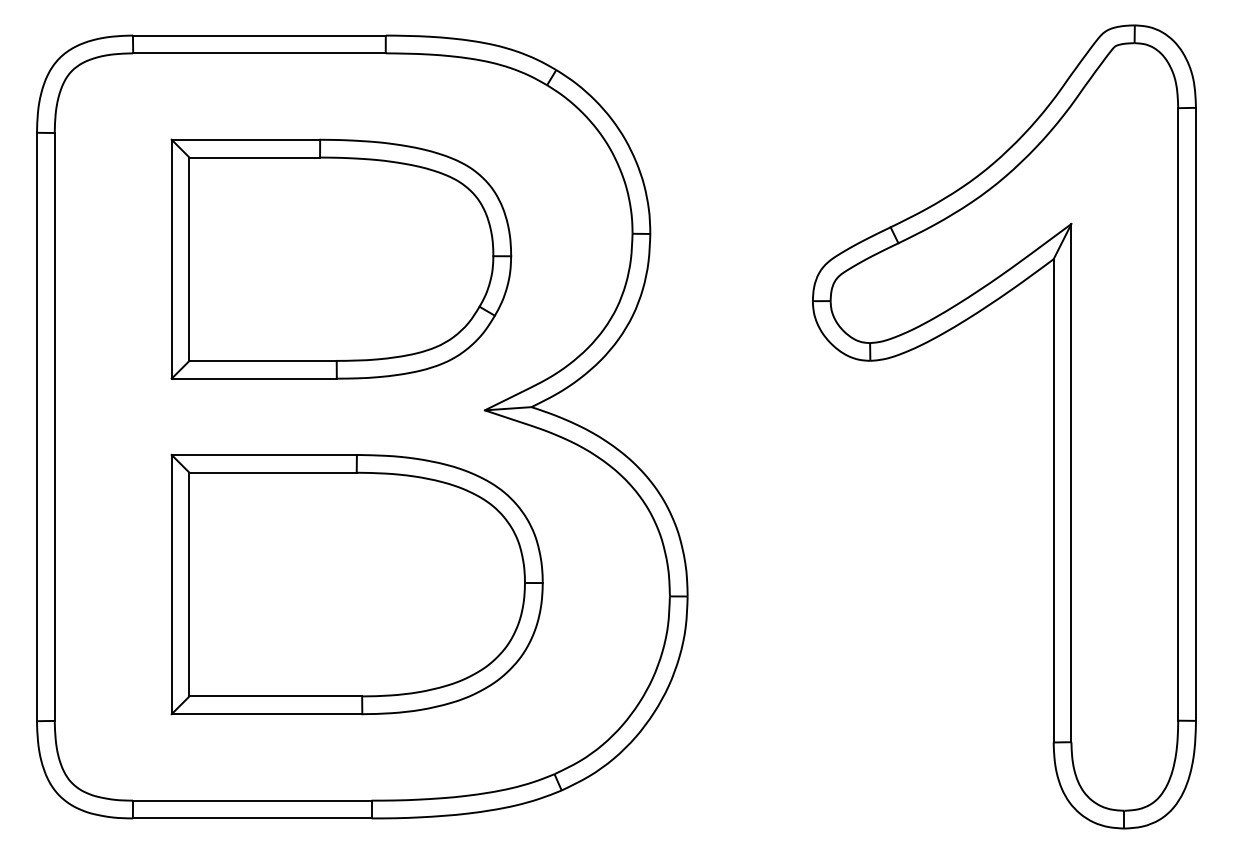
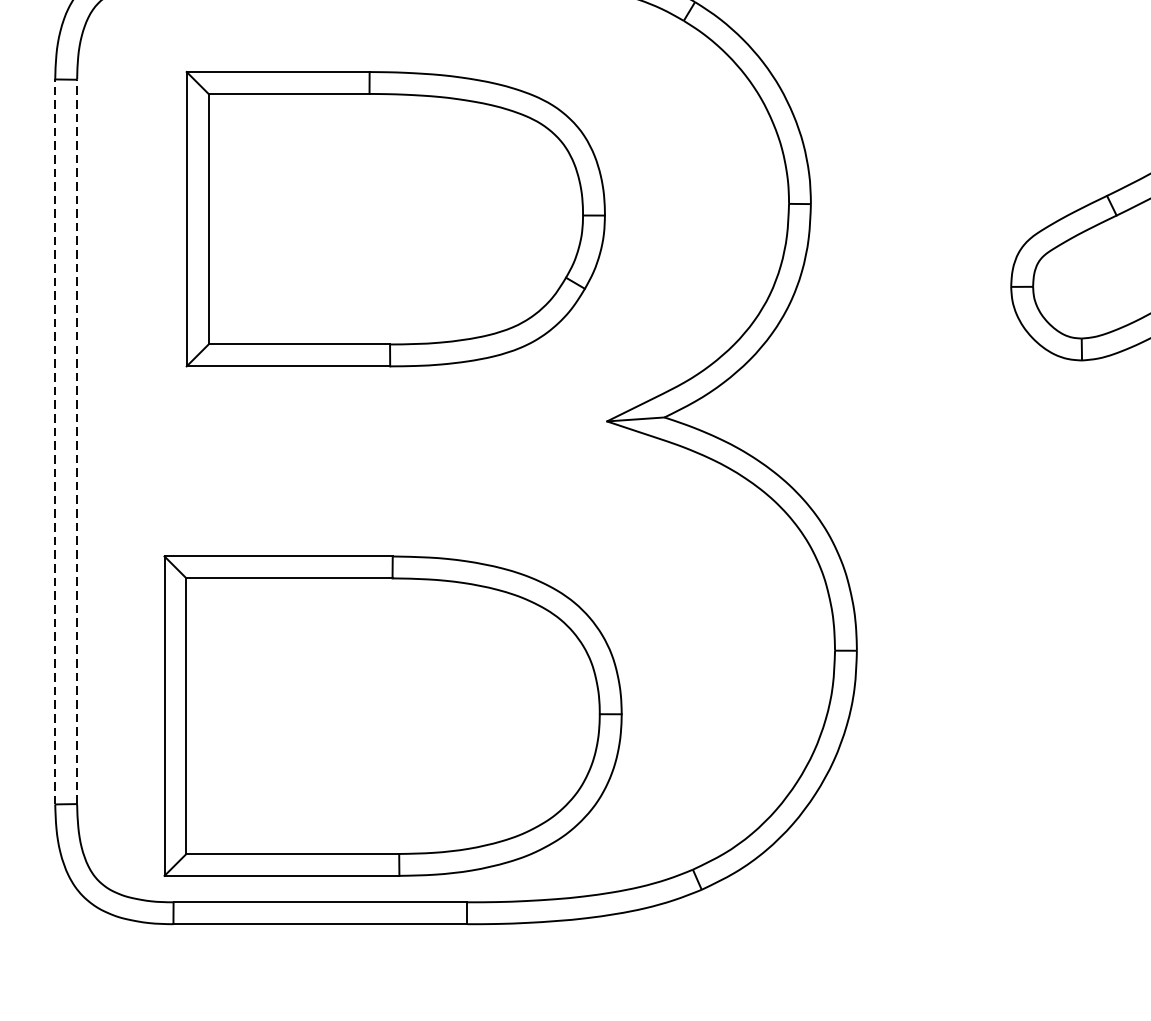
part: (341, 258) -> (395, 218), moved
line: (36, 426) -> (54, 441), solid -> dashed
line: (54, 426) -> (76, 441), solid -> dashed
part: (356, 584) -> (392, 716), moved

